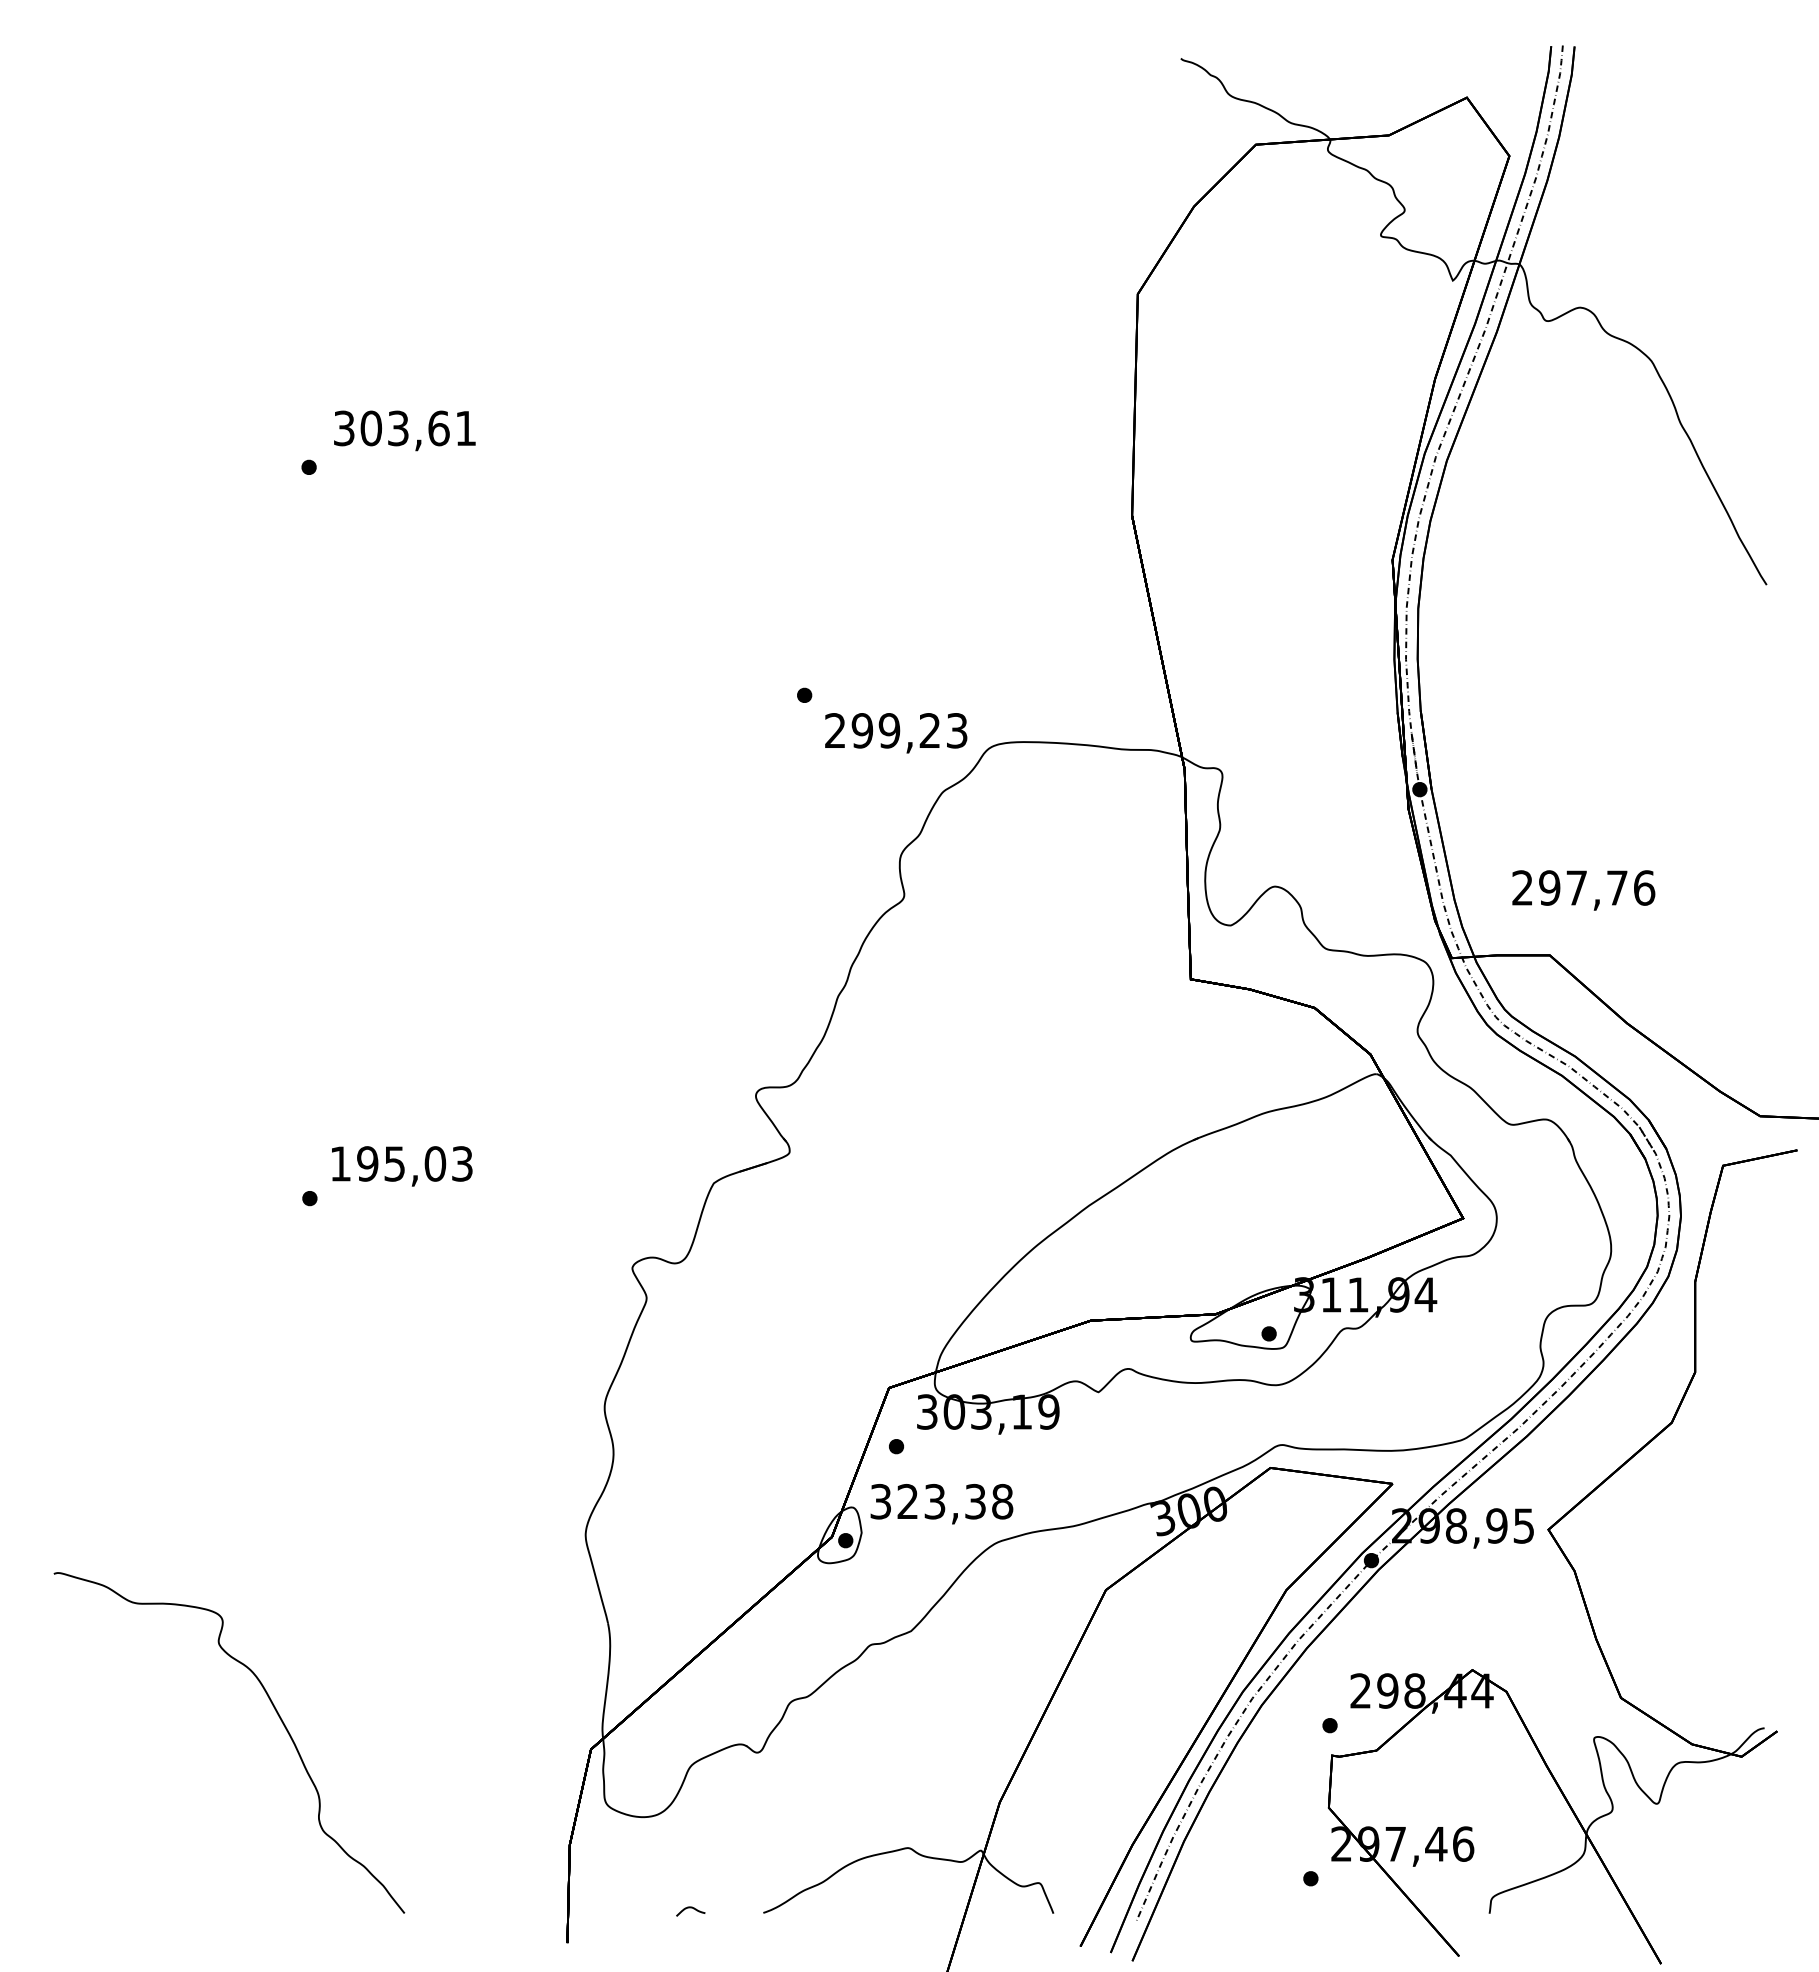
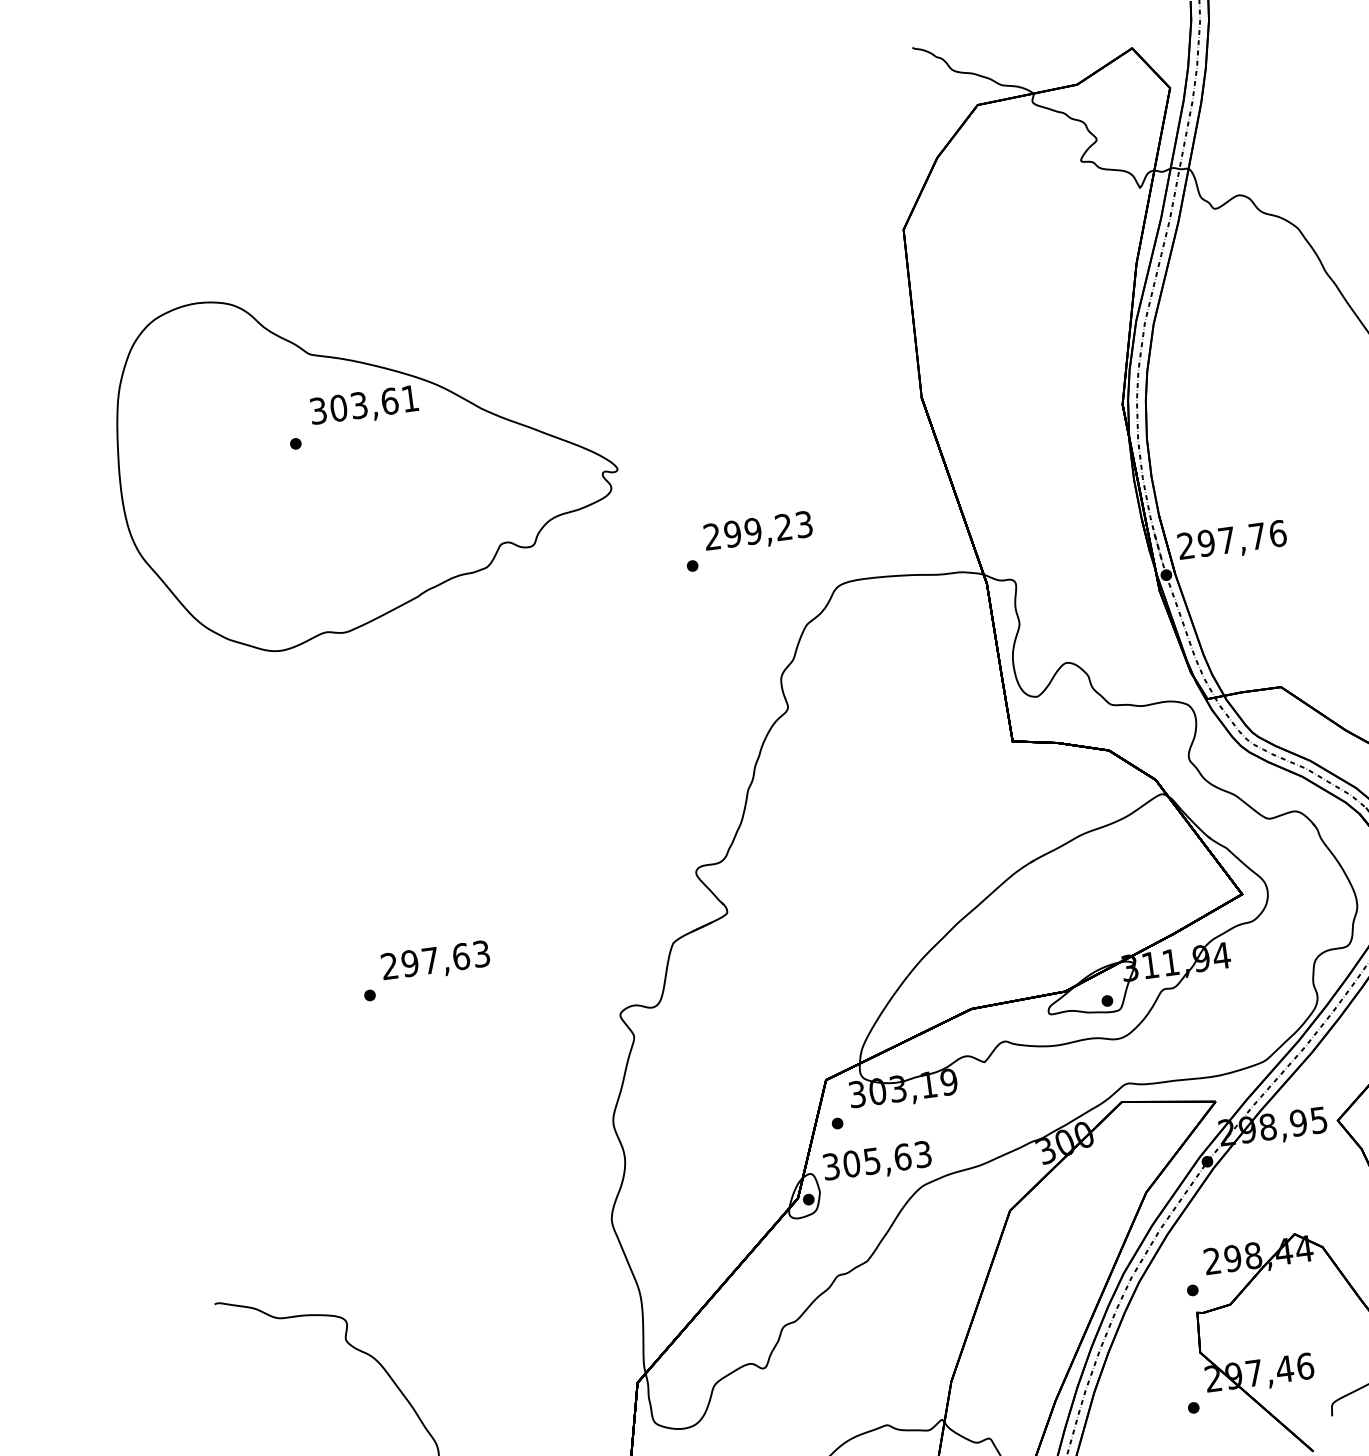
part: (398, 500) -> (366, 459), added
text: (896, 733) -> (758, 532), moved
text: (1583, 890) -> (1232, 541), moved
text: (388, 1163) -> (425, 961), 195,03 -> 297,63
text: (955, 1501) -> (887, 1159), 323,38 -> 305,63

